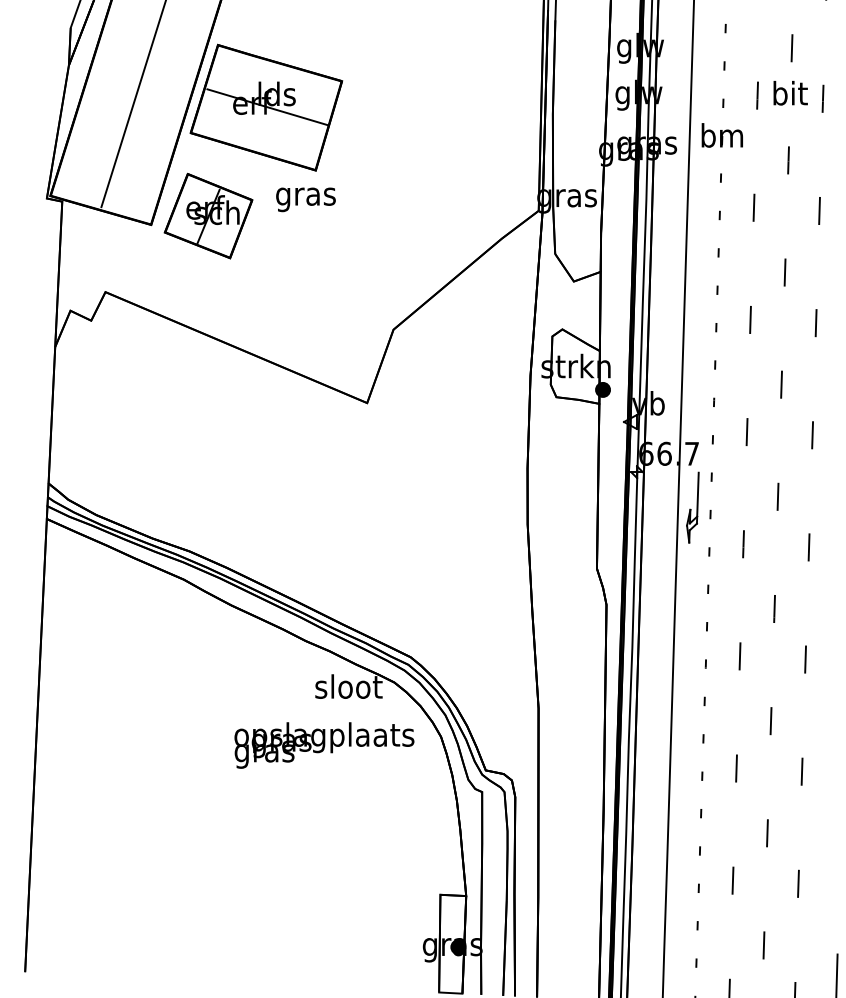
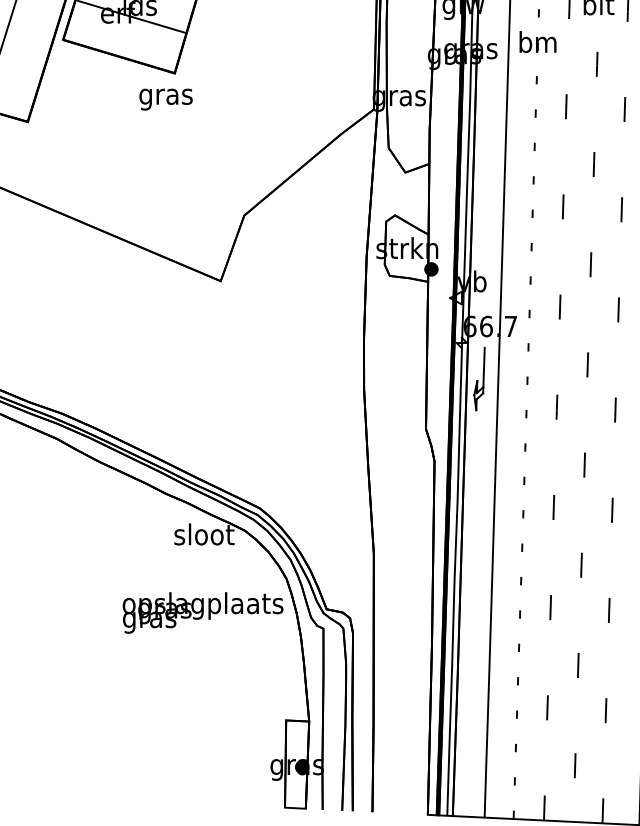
part: (208, 215) -> (78, 113), removed
part: (692, 507) -> (479, 378), moved
text: (324, 745) -> (203, 612), moved

